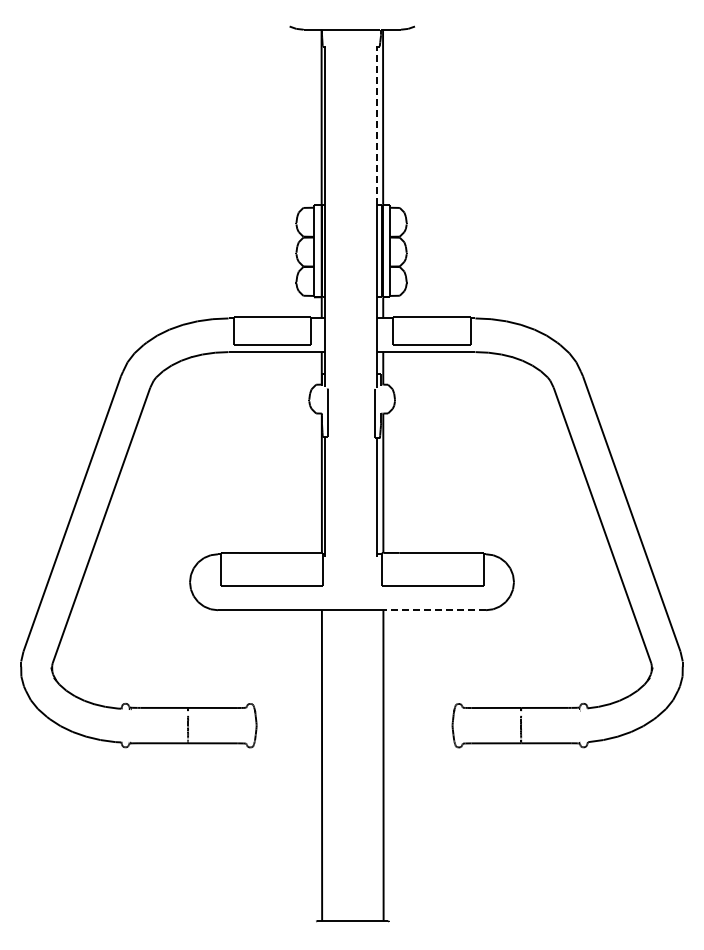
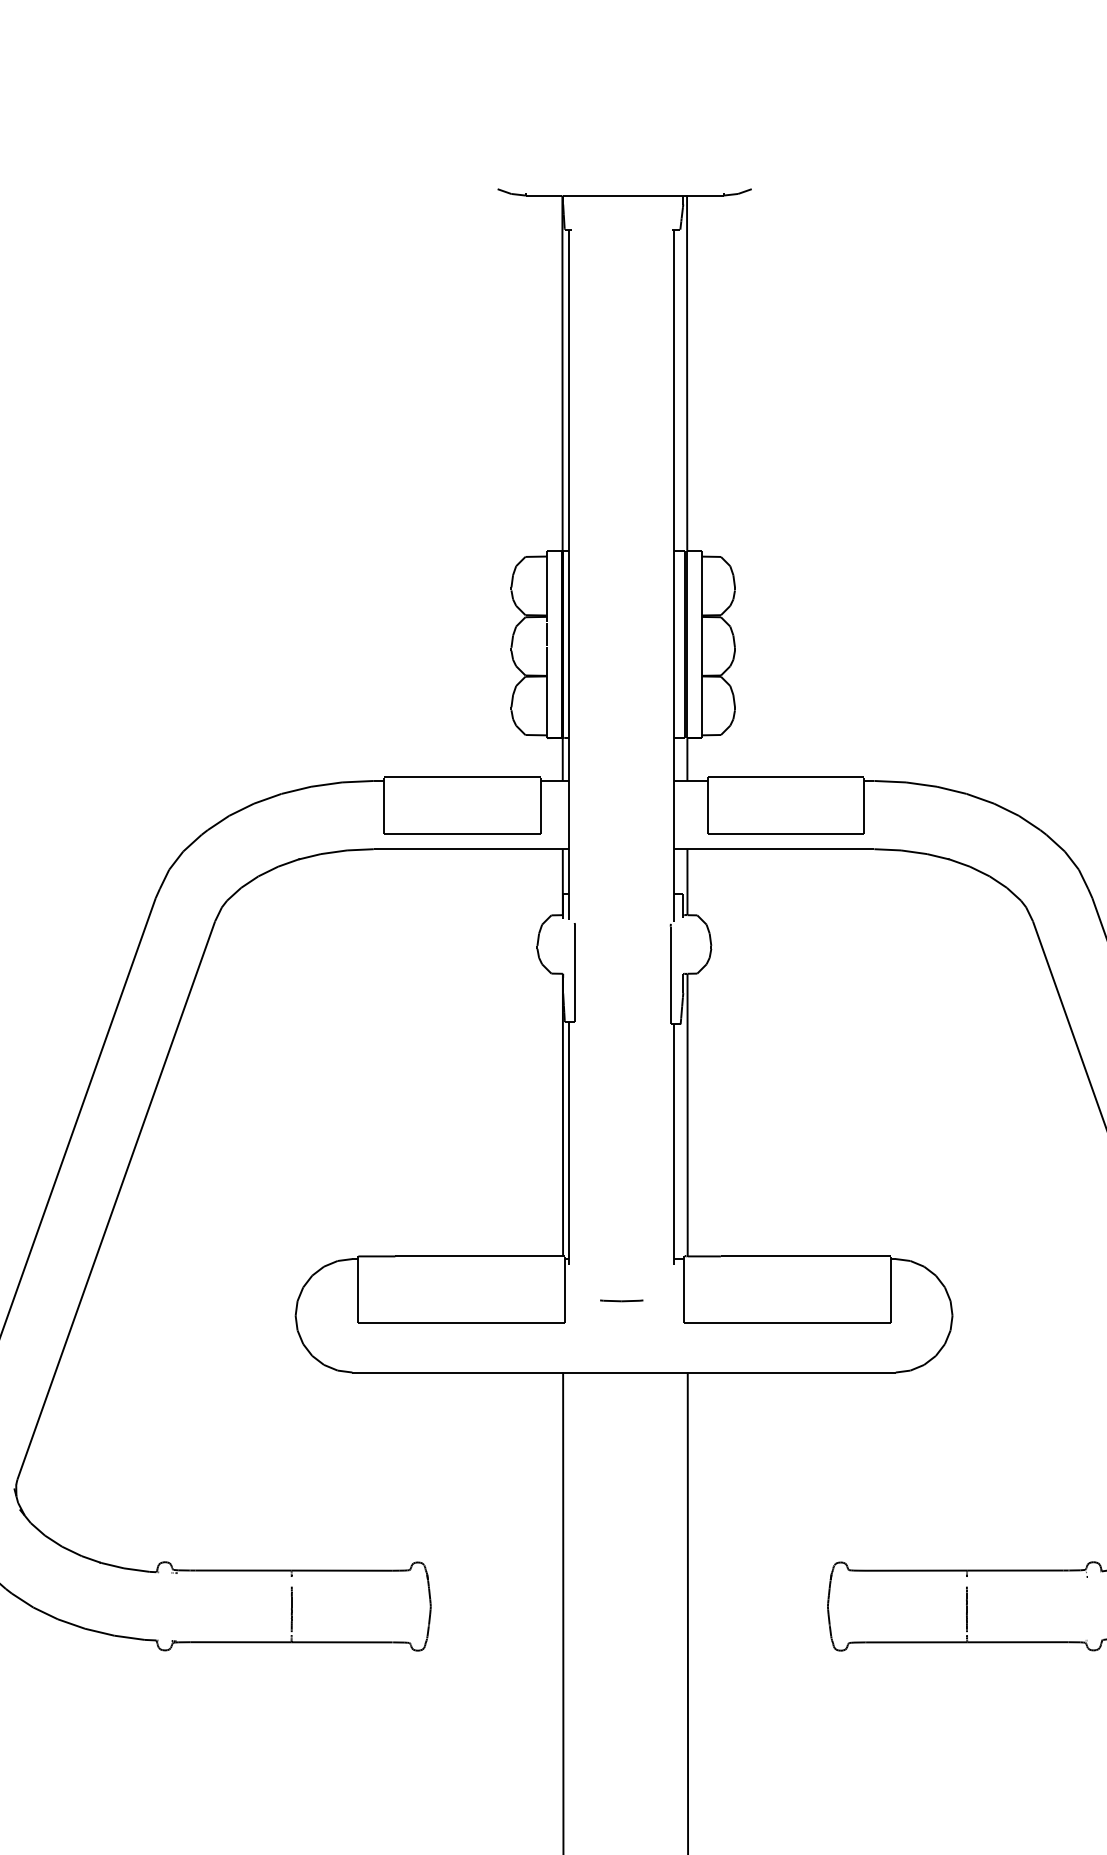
line: (376, 125) -> (673, 389), dashed -> solid
line: (350, 574) -> (621, 1300), added
line: (434, 610) -> (791, 1373), dashed -> solid

